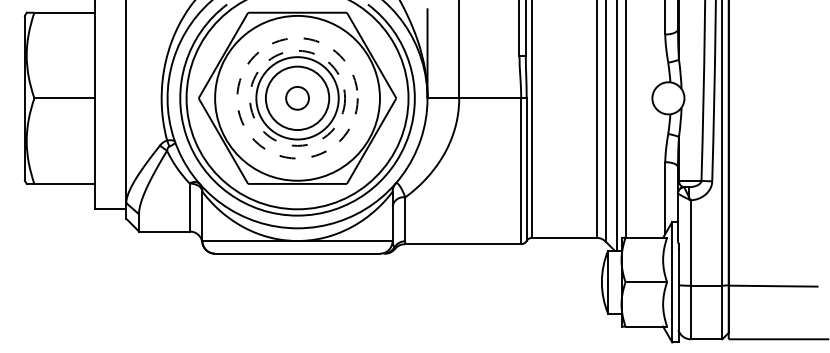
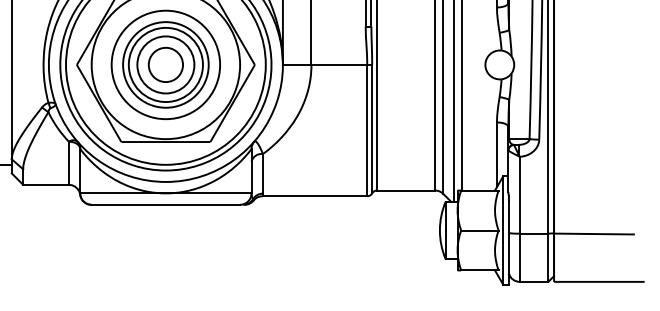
circle: (297, 97) -> (165, 64), dashed -> solid
circle: (297, 98) -> (165, 65), dashed -> solid
circle: (297, 98) -> (165, 65), size x1.67

